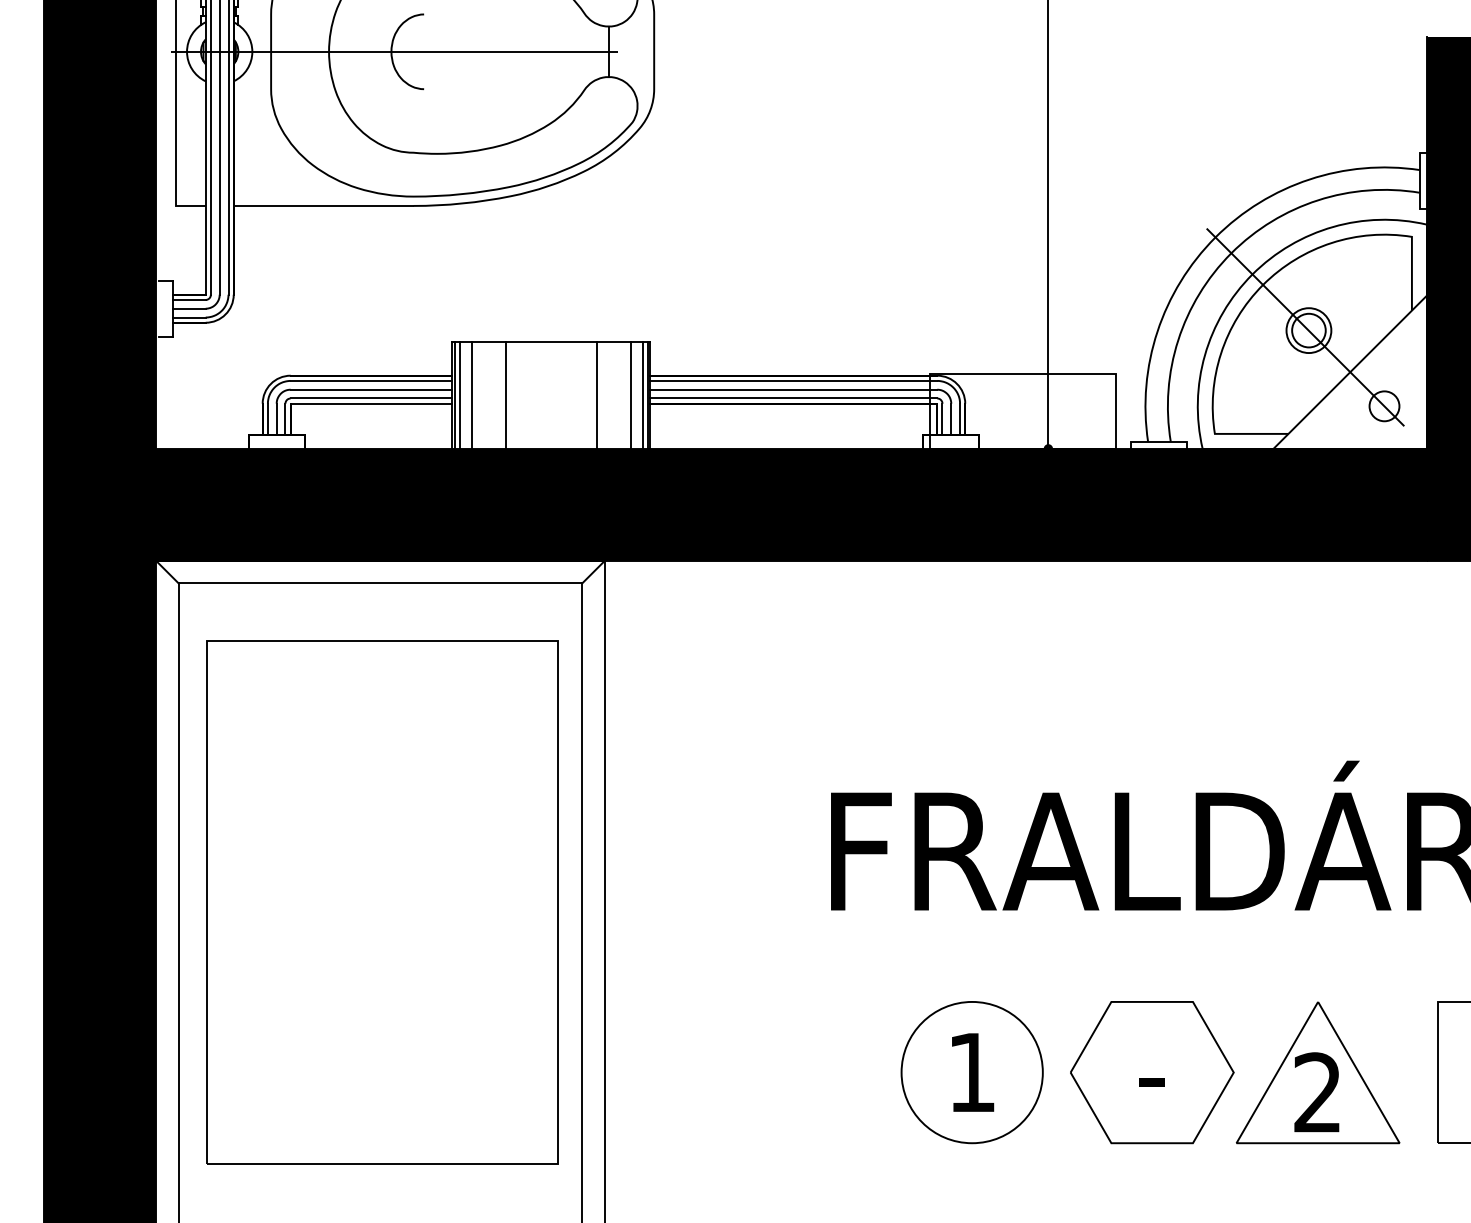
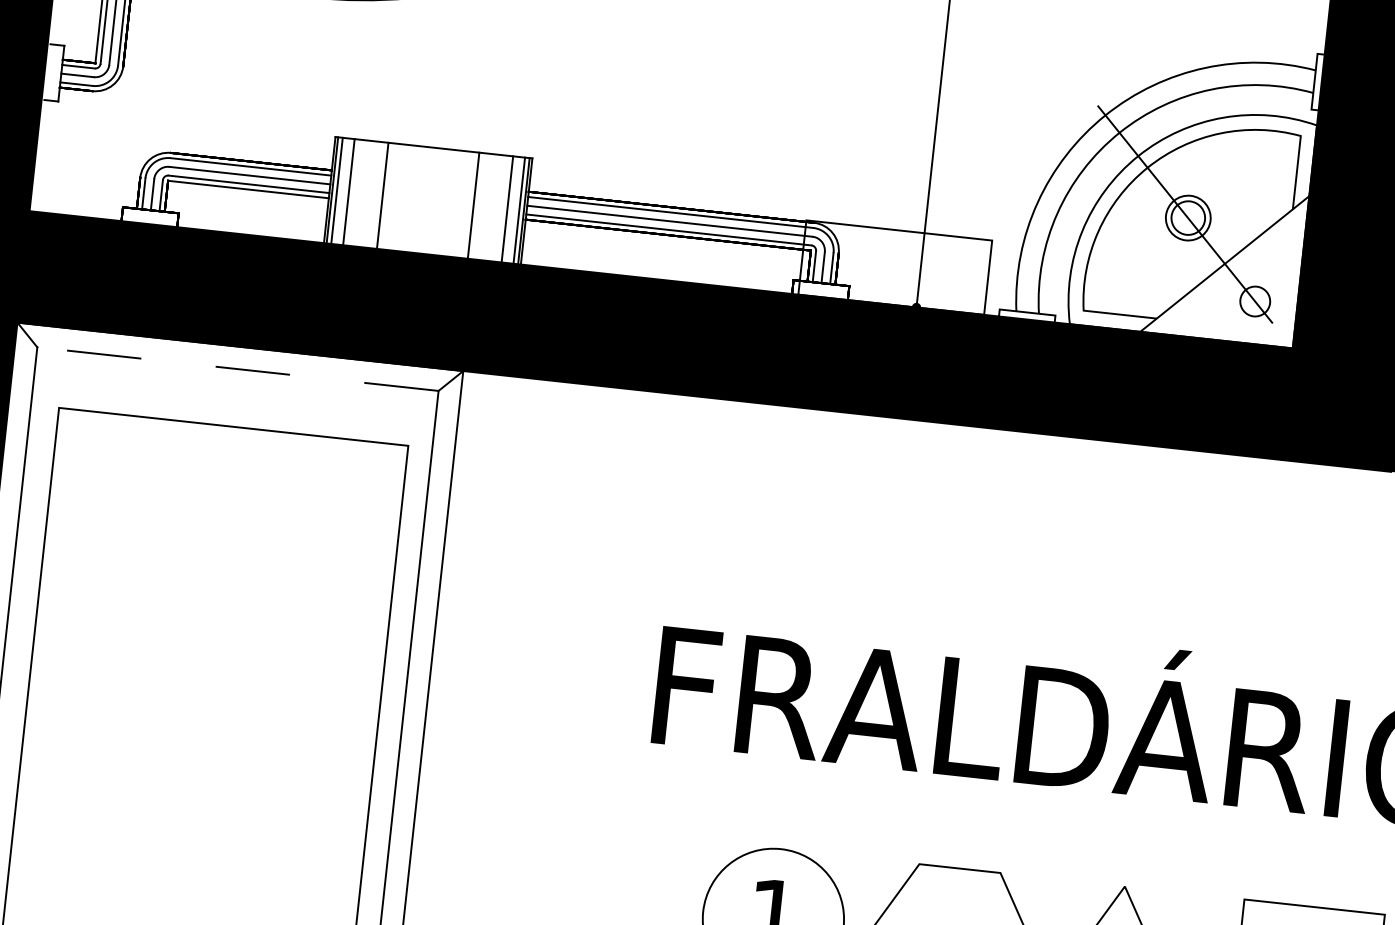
line: (380, 583) -> (237, 369), solid -> dashed

